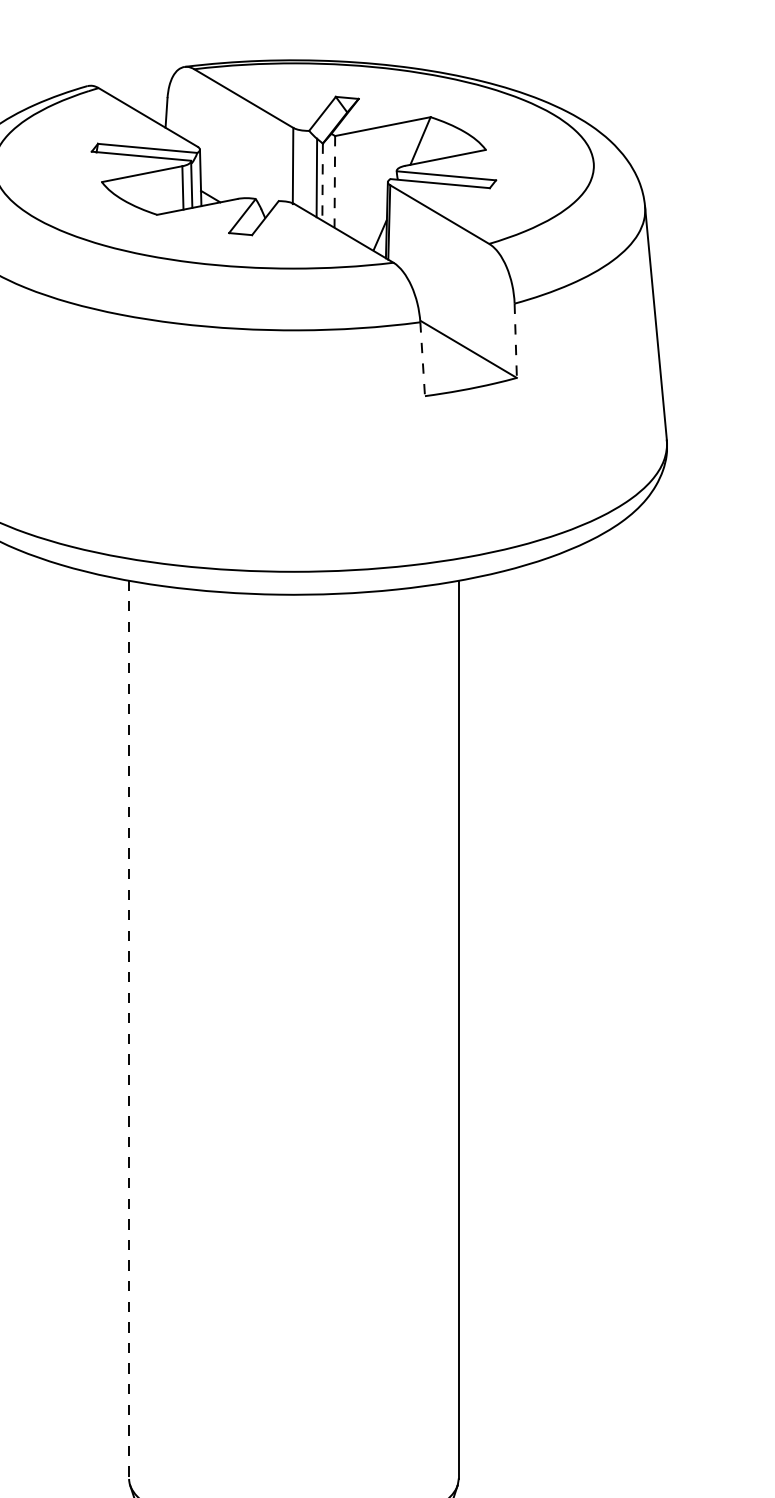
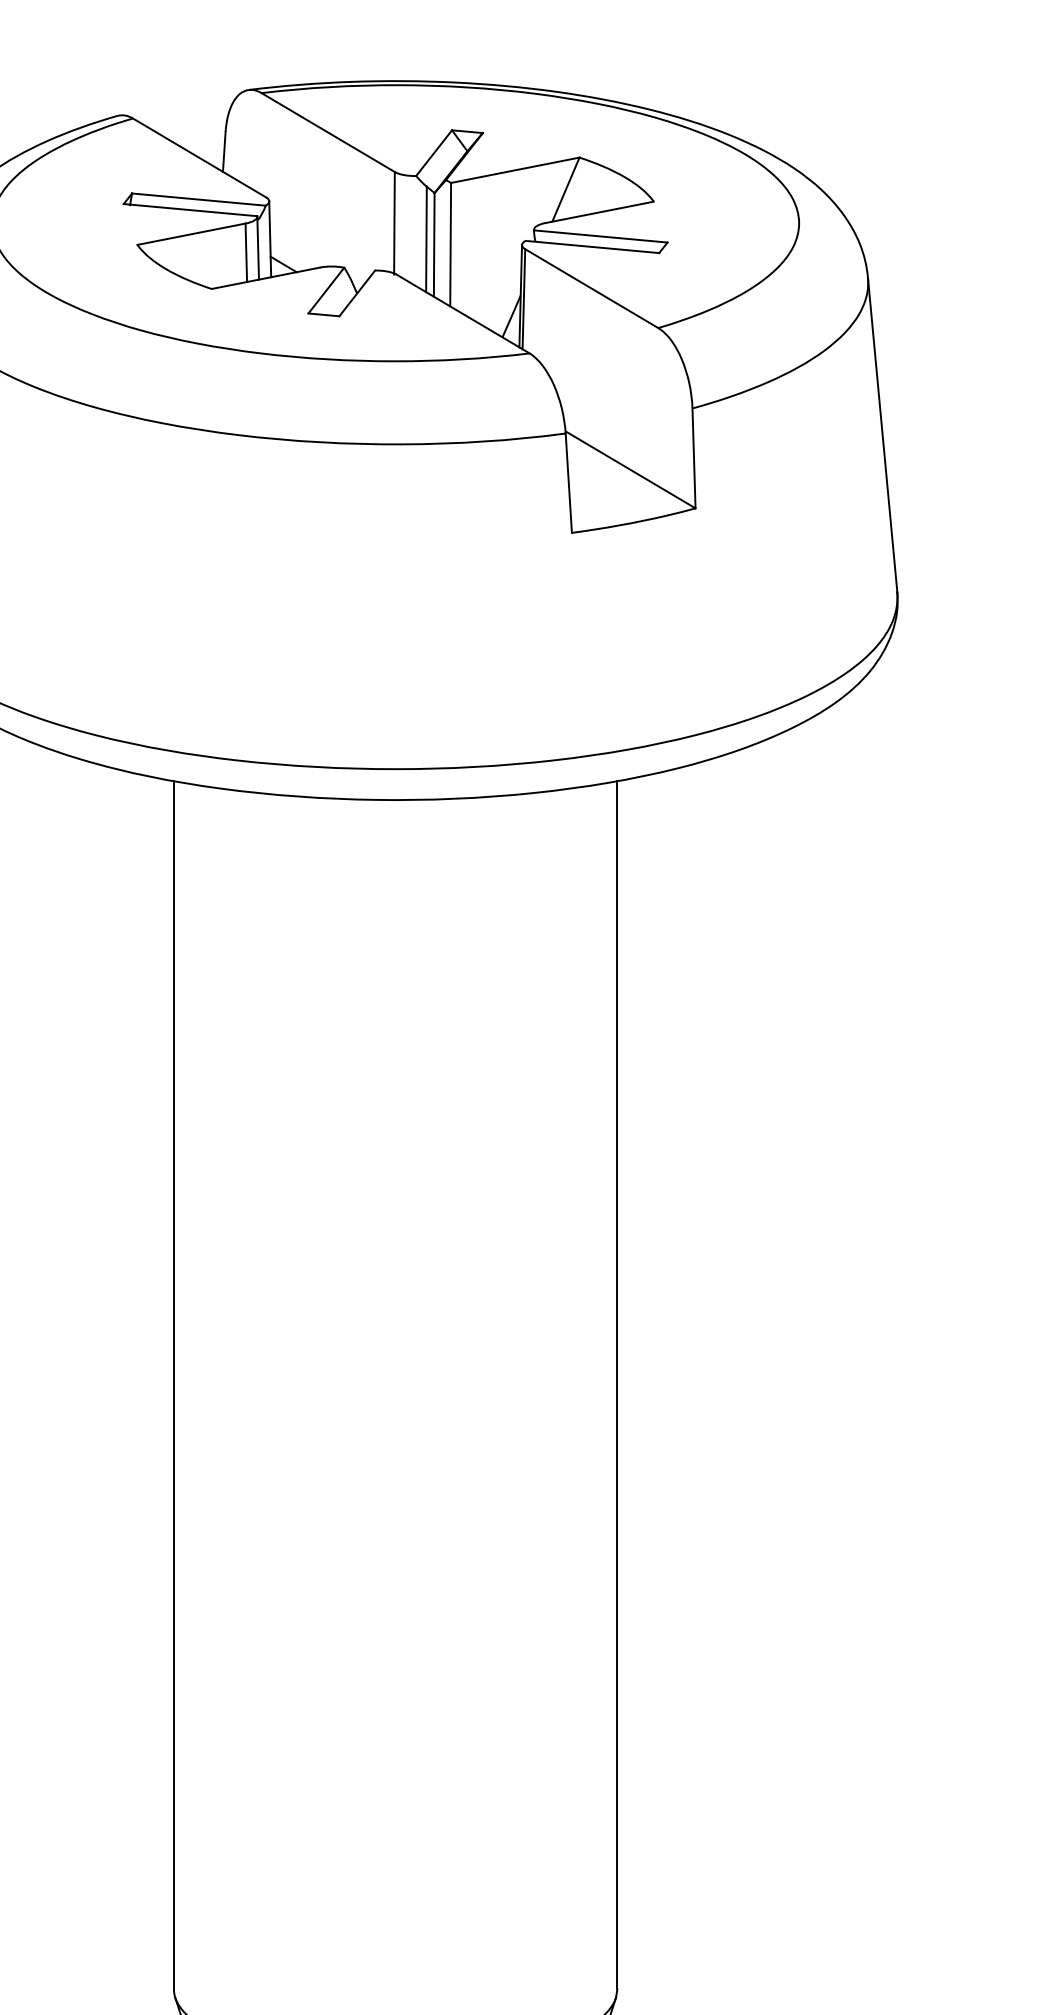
line: (322, 181) -> (434, 244), dashed -> solid
line: (334, 181) -> (450, 244), dashed -> solid
line: (516, 340) -> (694, 458), dashed -> solid
line: (422, 359) -> (568, 483), dashed -> solid
line: (128, 1030) -> (173, 1385), dashed -> solid

